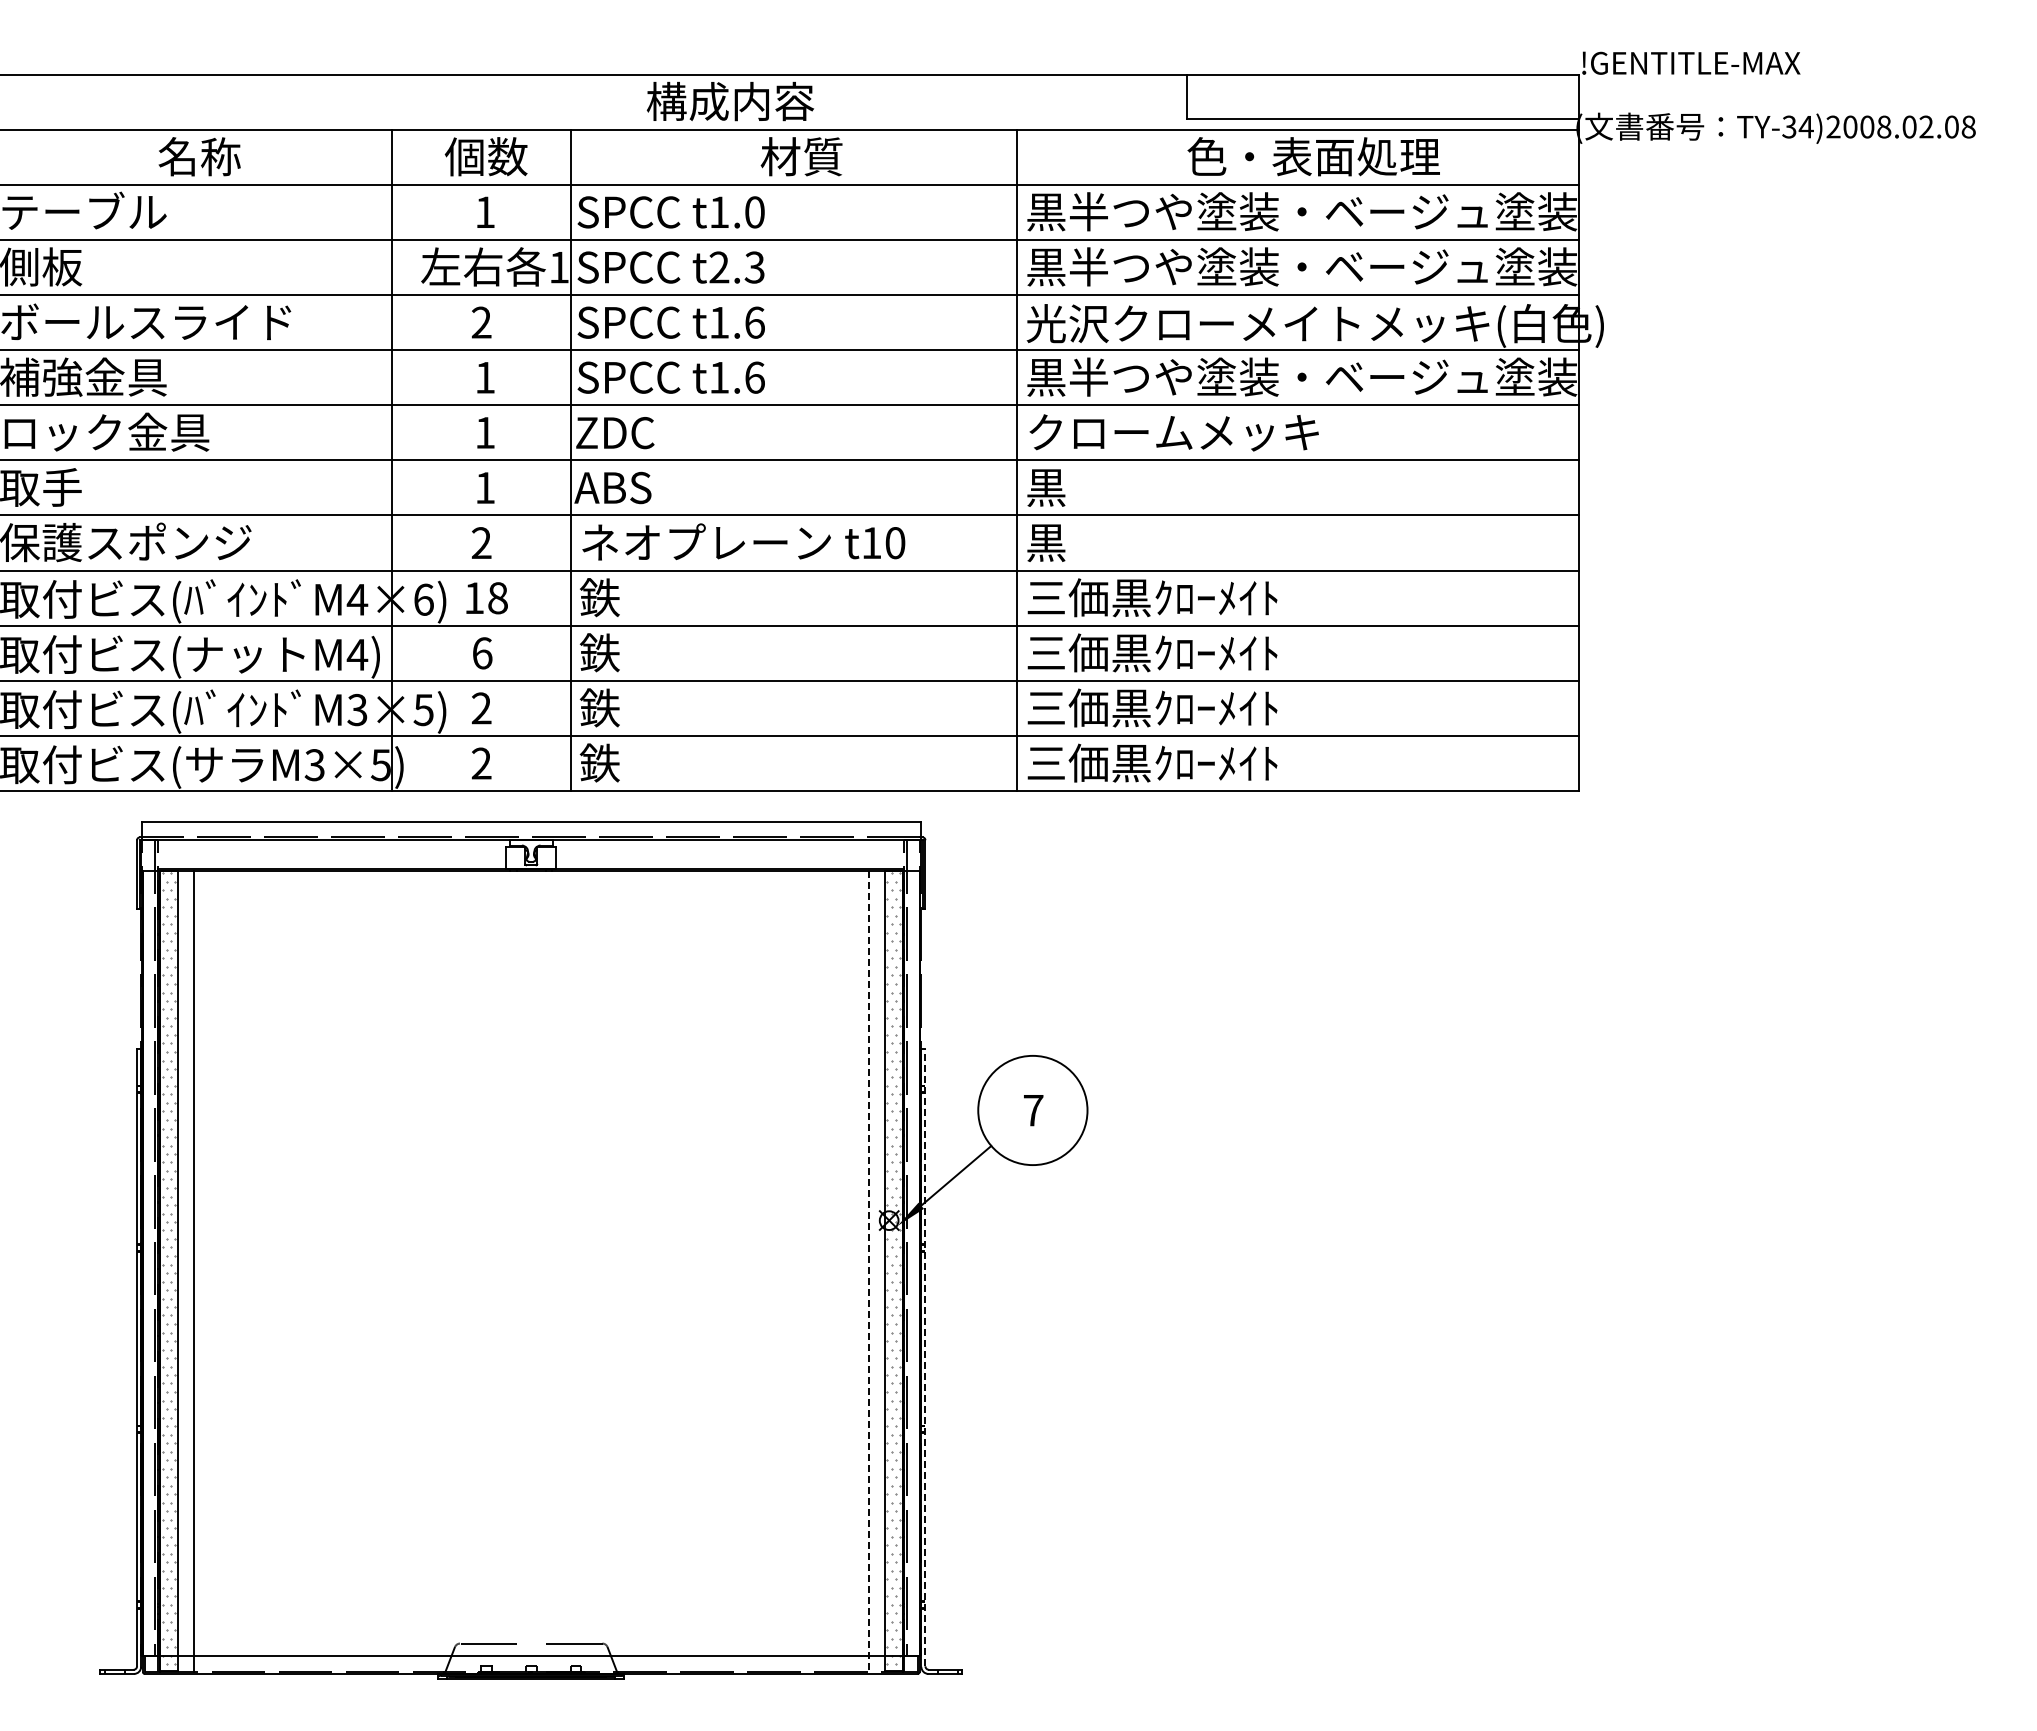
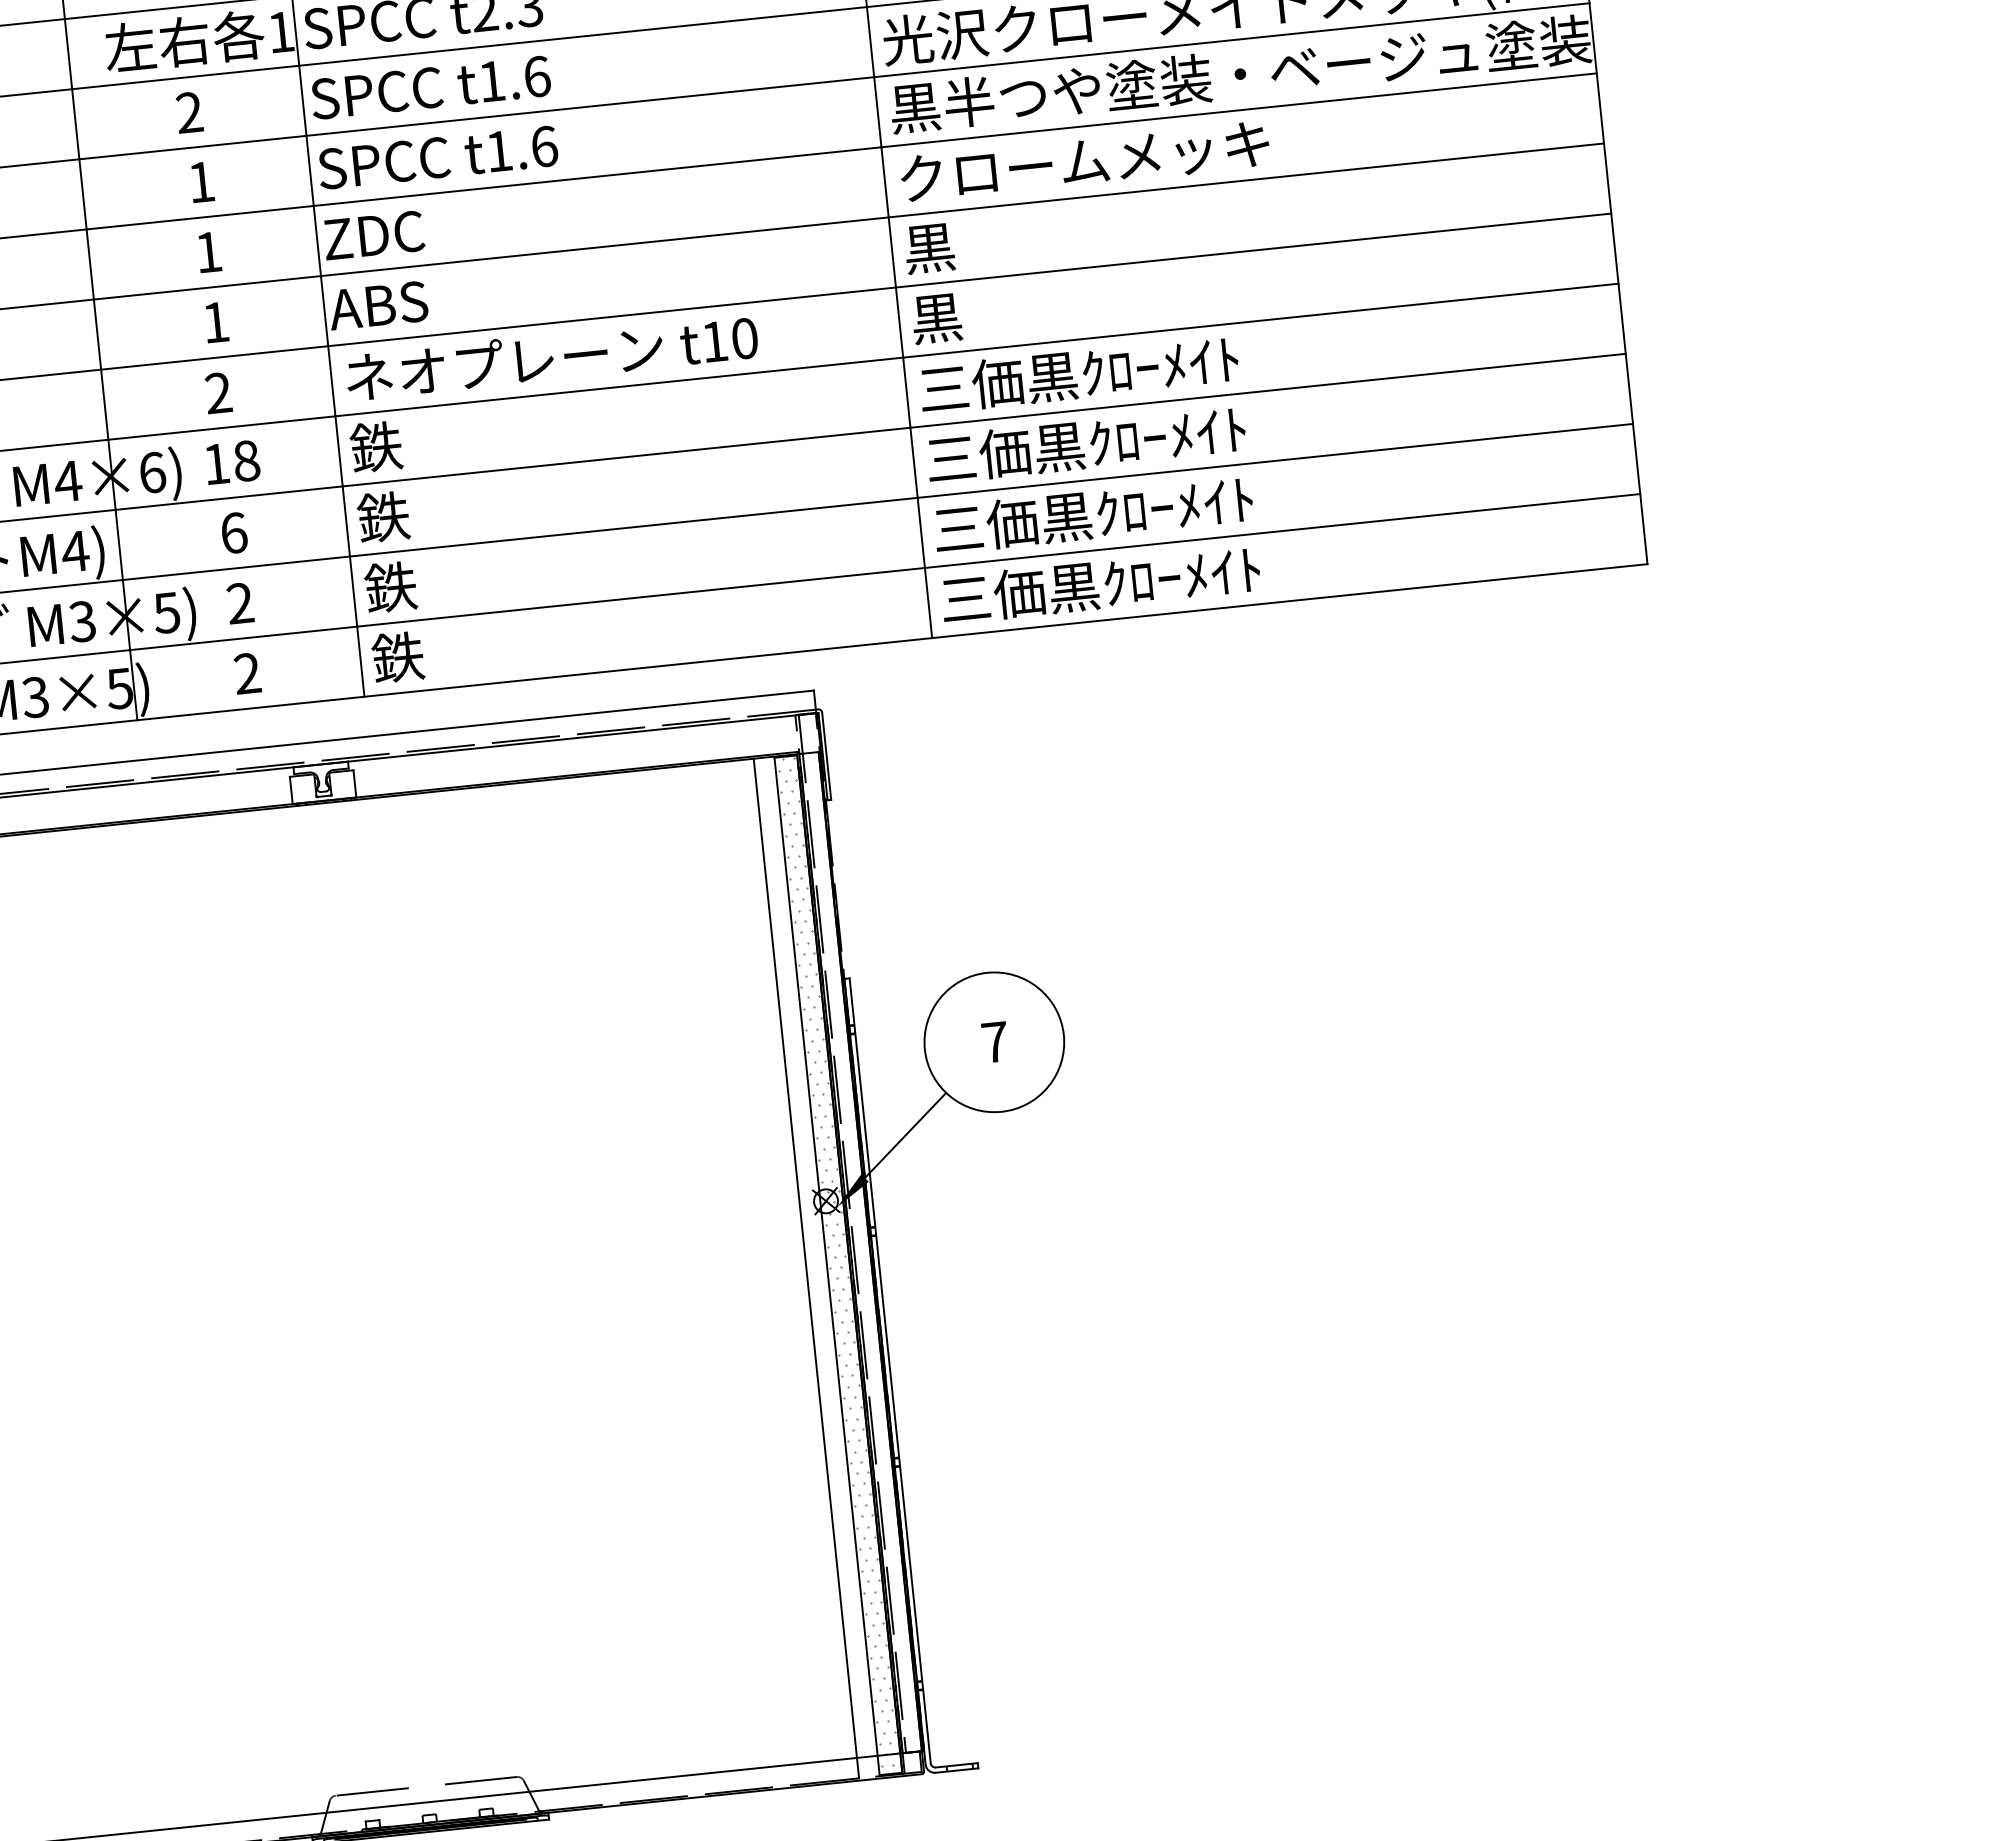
line: (868, 1271) -> (806, 1268), dashed -> solid
line: (925, 1357) -> (890, 1370), dashed -> solid

